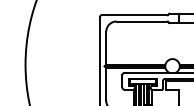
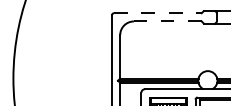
line: (135, 15) -> (158, 13), solid -> dashed
line: (142, 21) -> (168, 21), solid -> dashed

